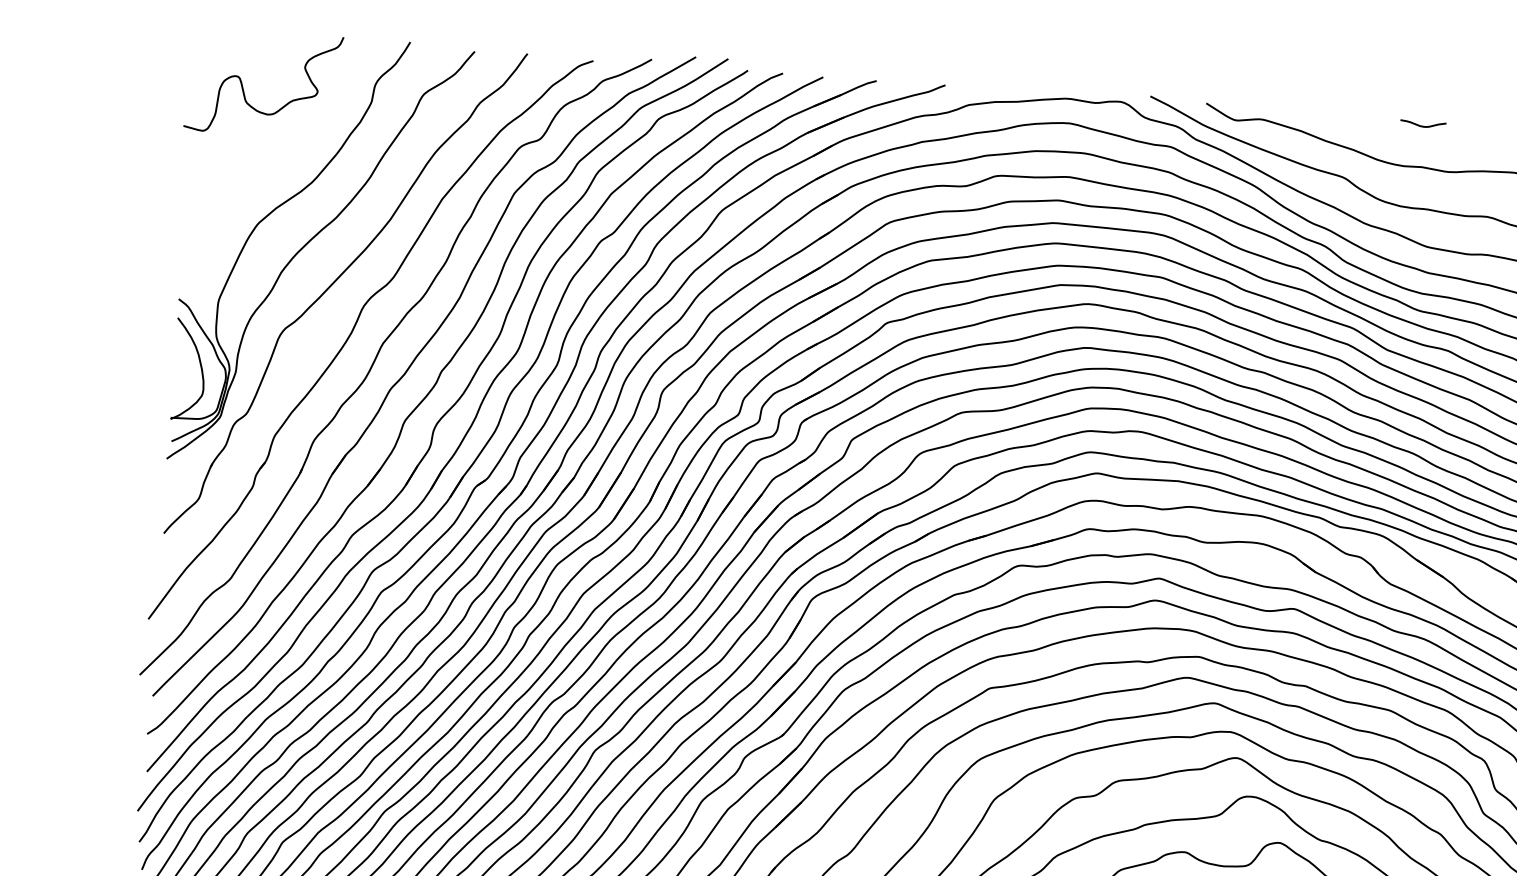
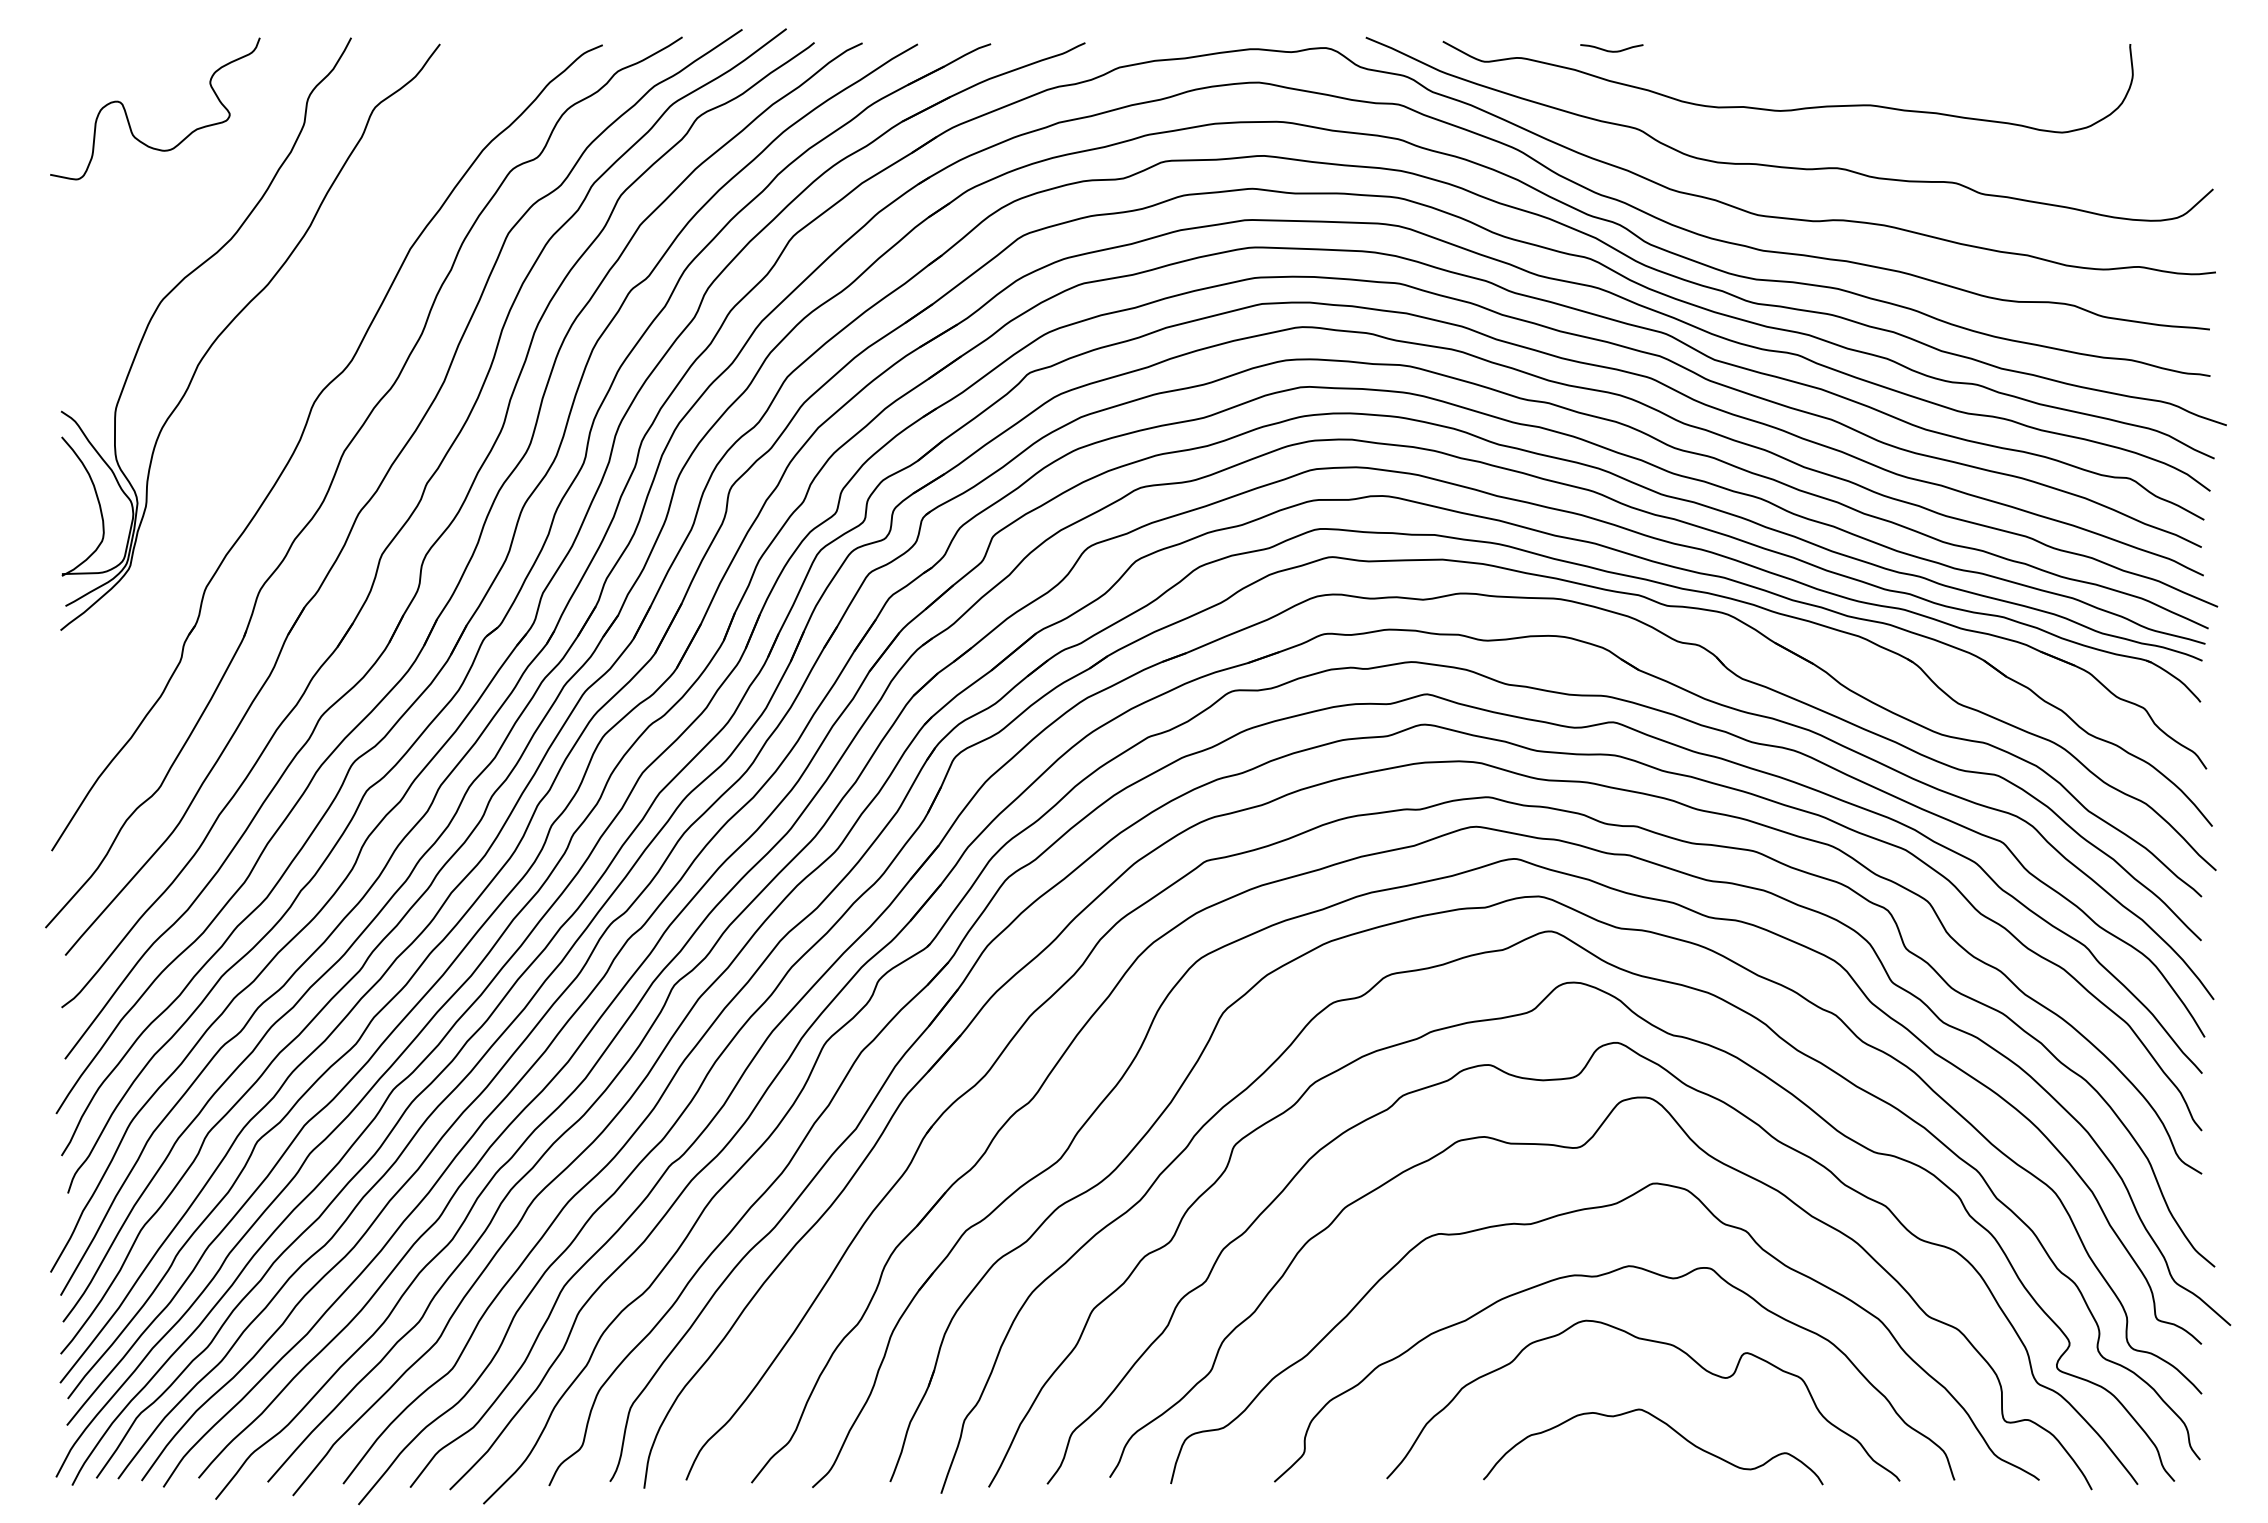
curve: (1422, 125) -> (1611, 50), moved
part: (334, 282) -> (272, 373), removed

